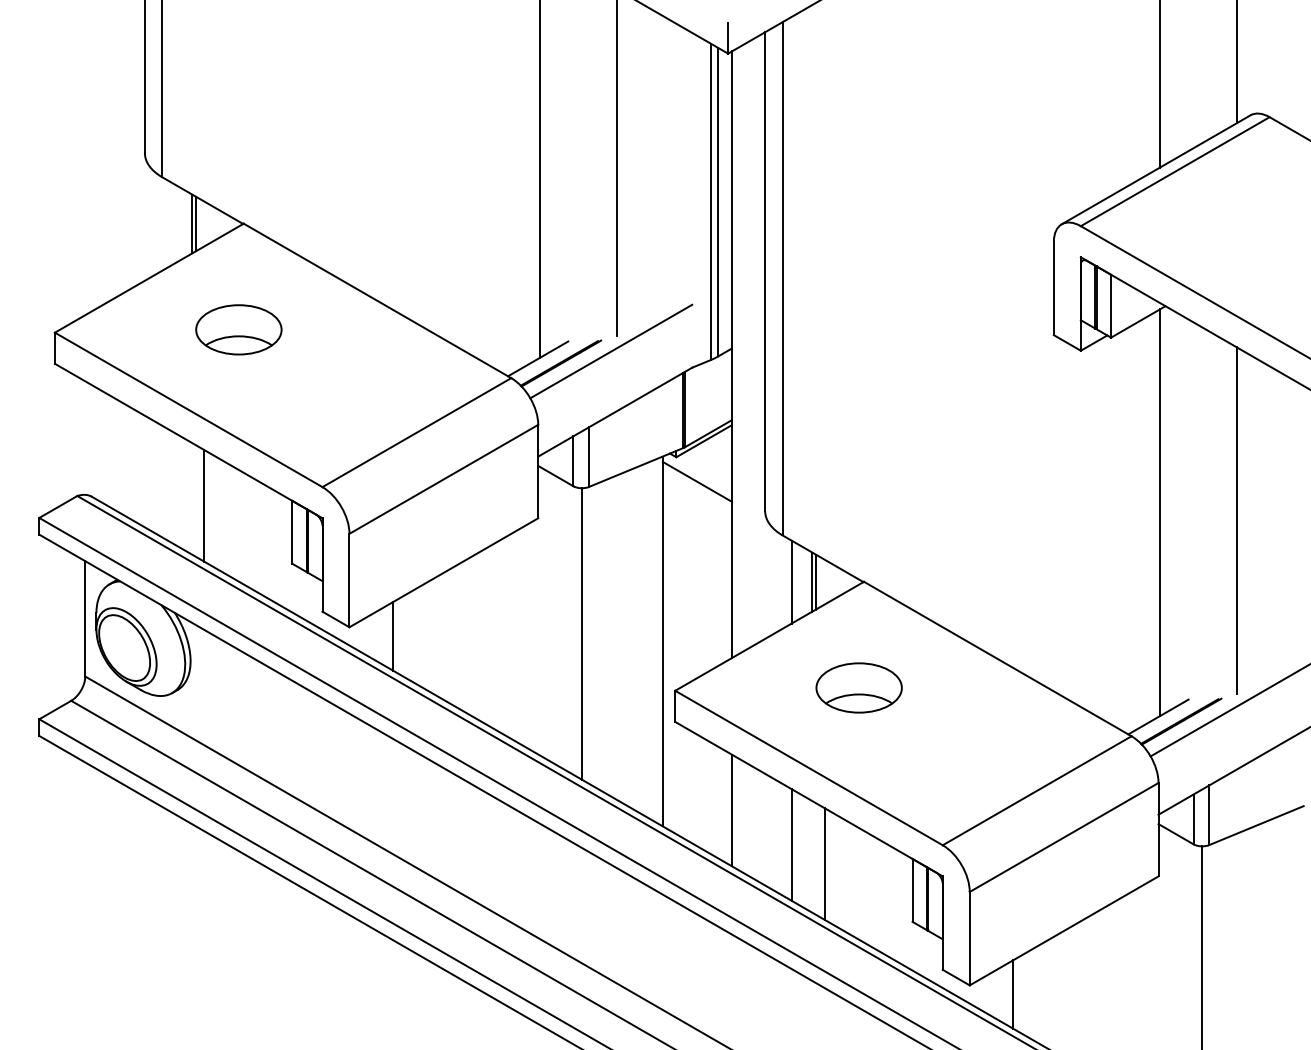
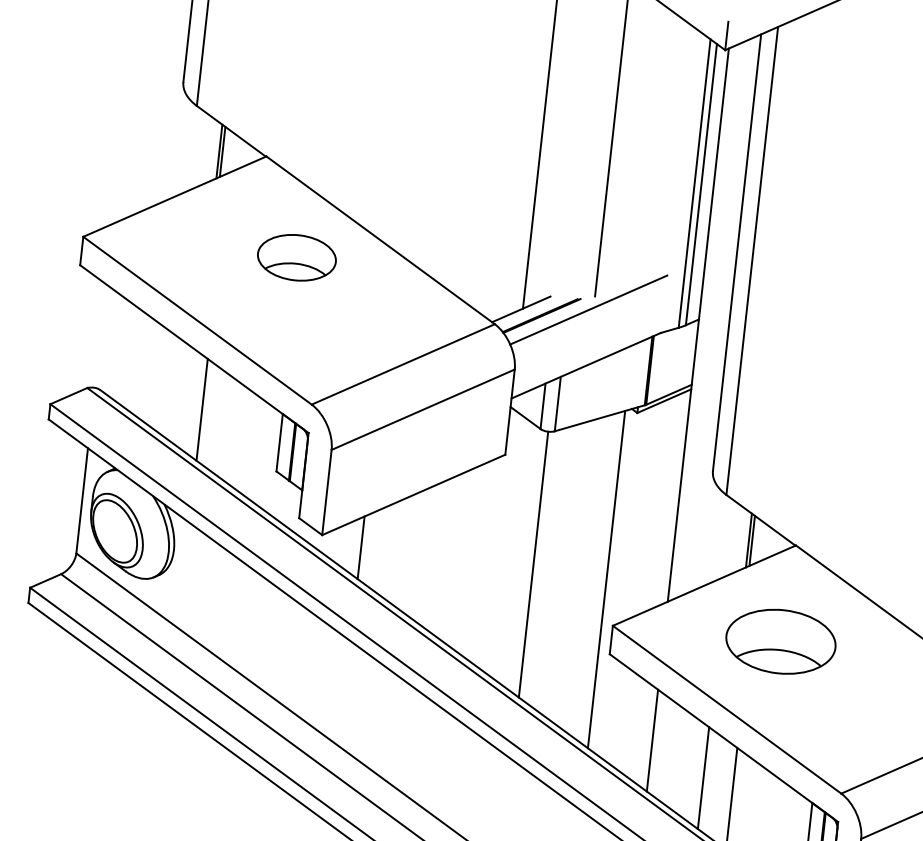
part: (238, 329) -> (296, 257), moved
line: (696, 481) -> (653, 437), removed
line: (791, 581) -> (729, 537), removed
part: (858, 687) -> (780, 641), size x1.4

